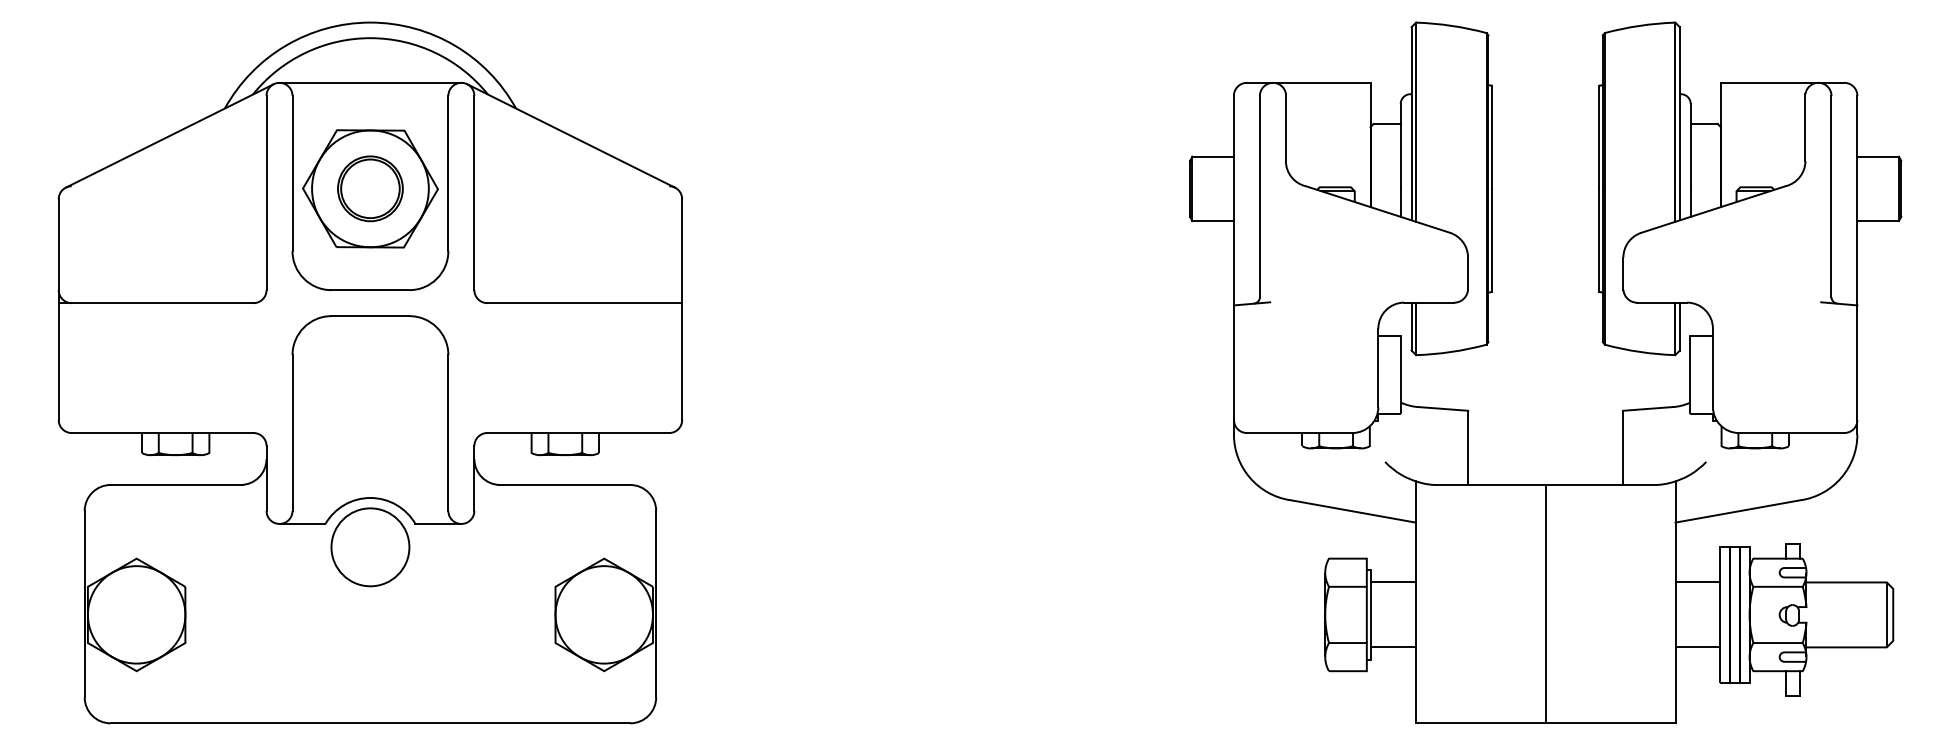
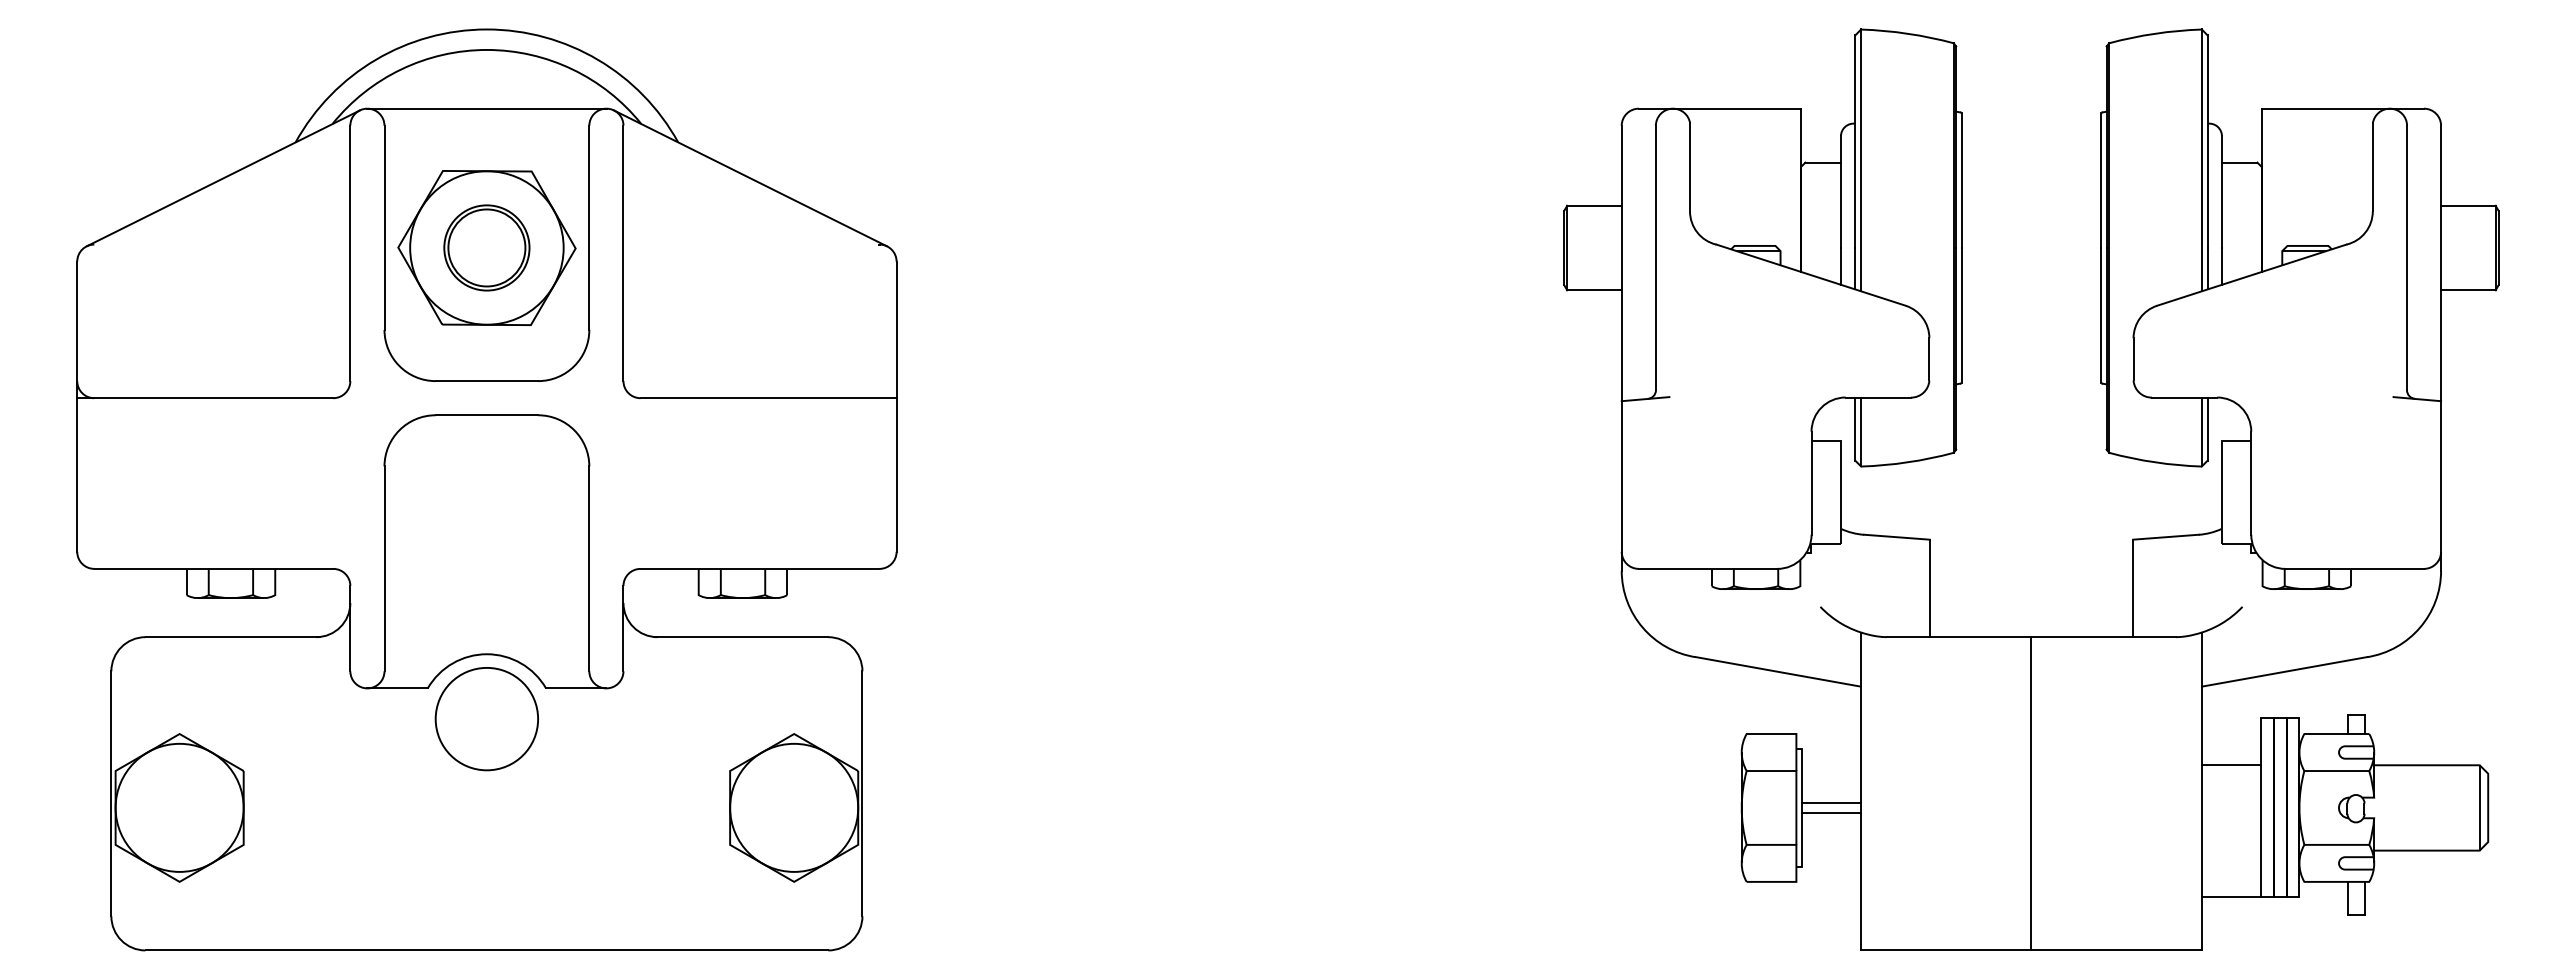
line: (1393, 582) -> (1831, 813), moved
line: (1393, 647) -> (1831, 802), moved
line: (1697, 647) -> (2231, 896), moved

